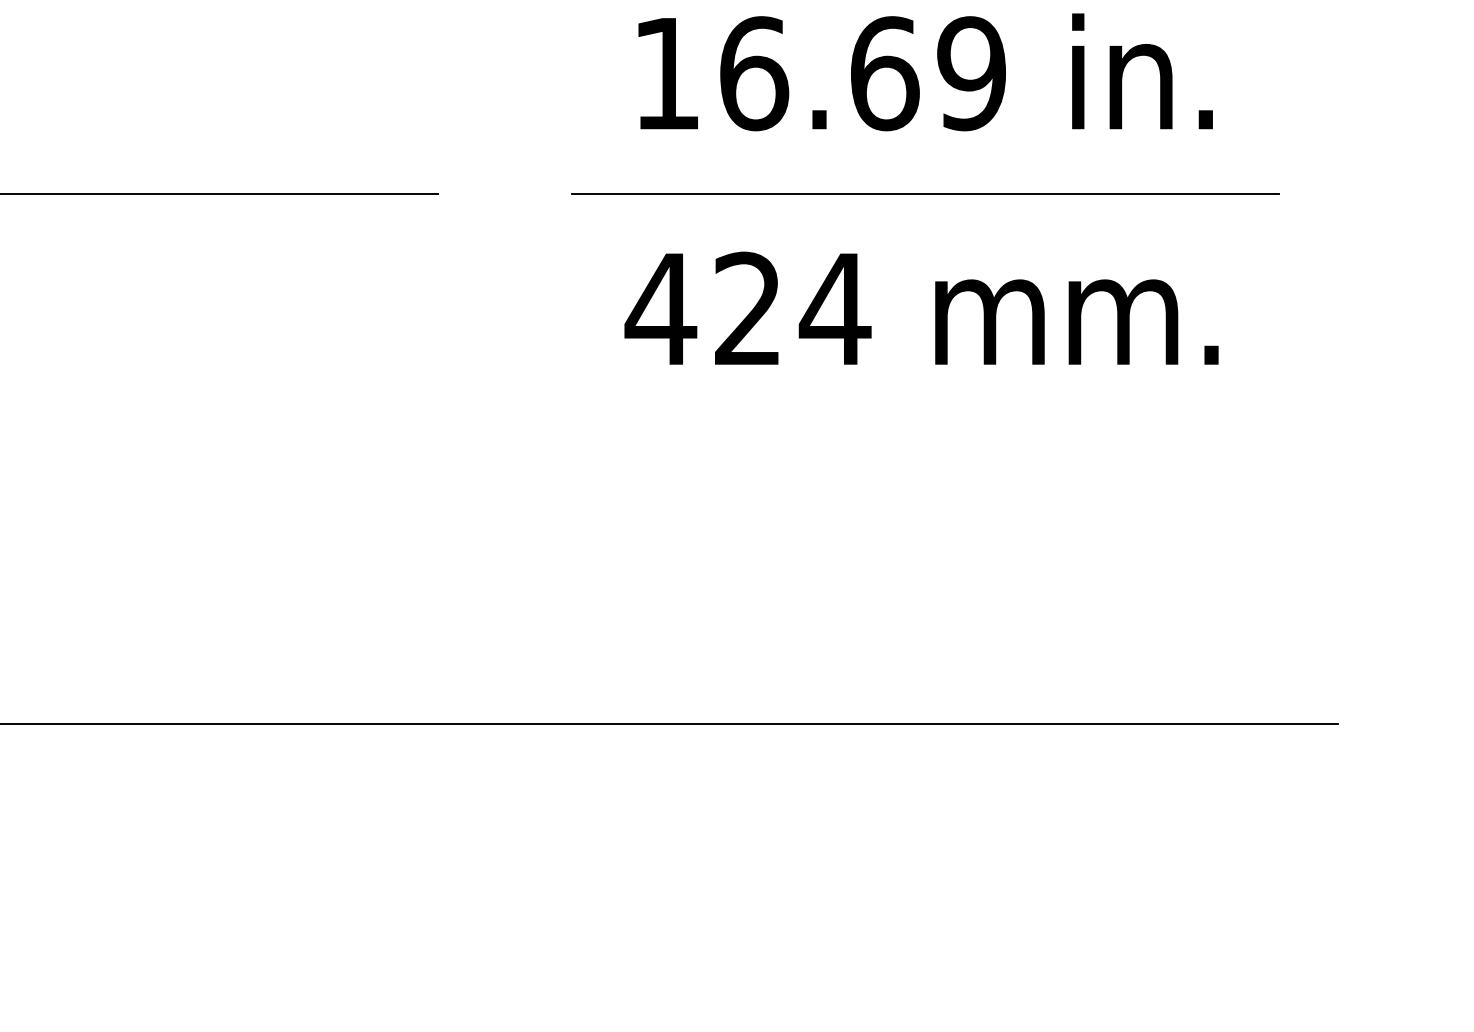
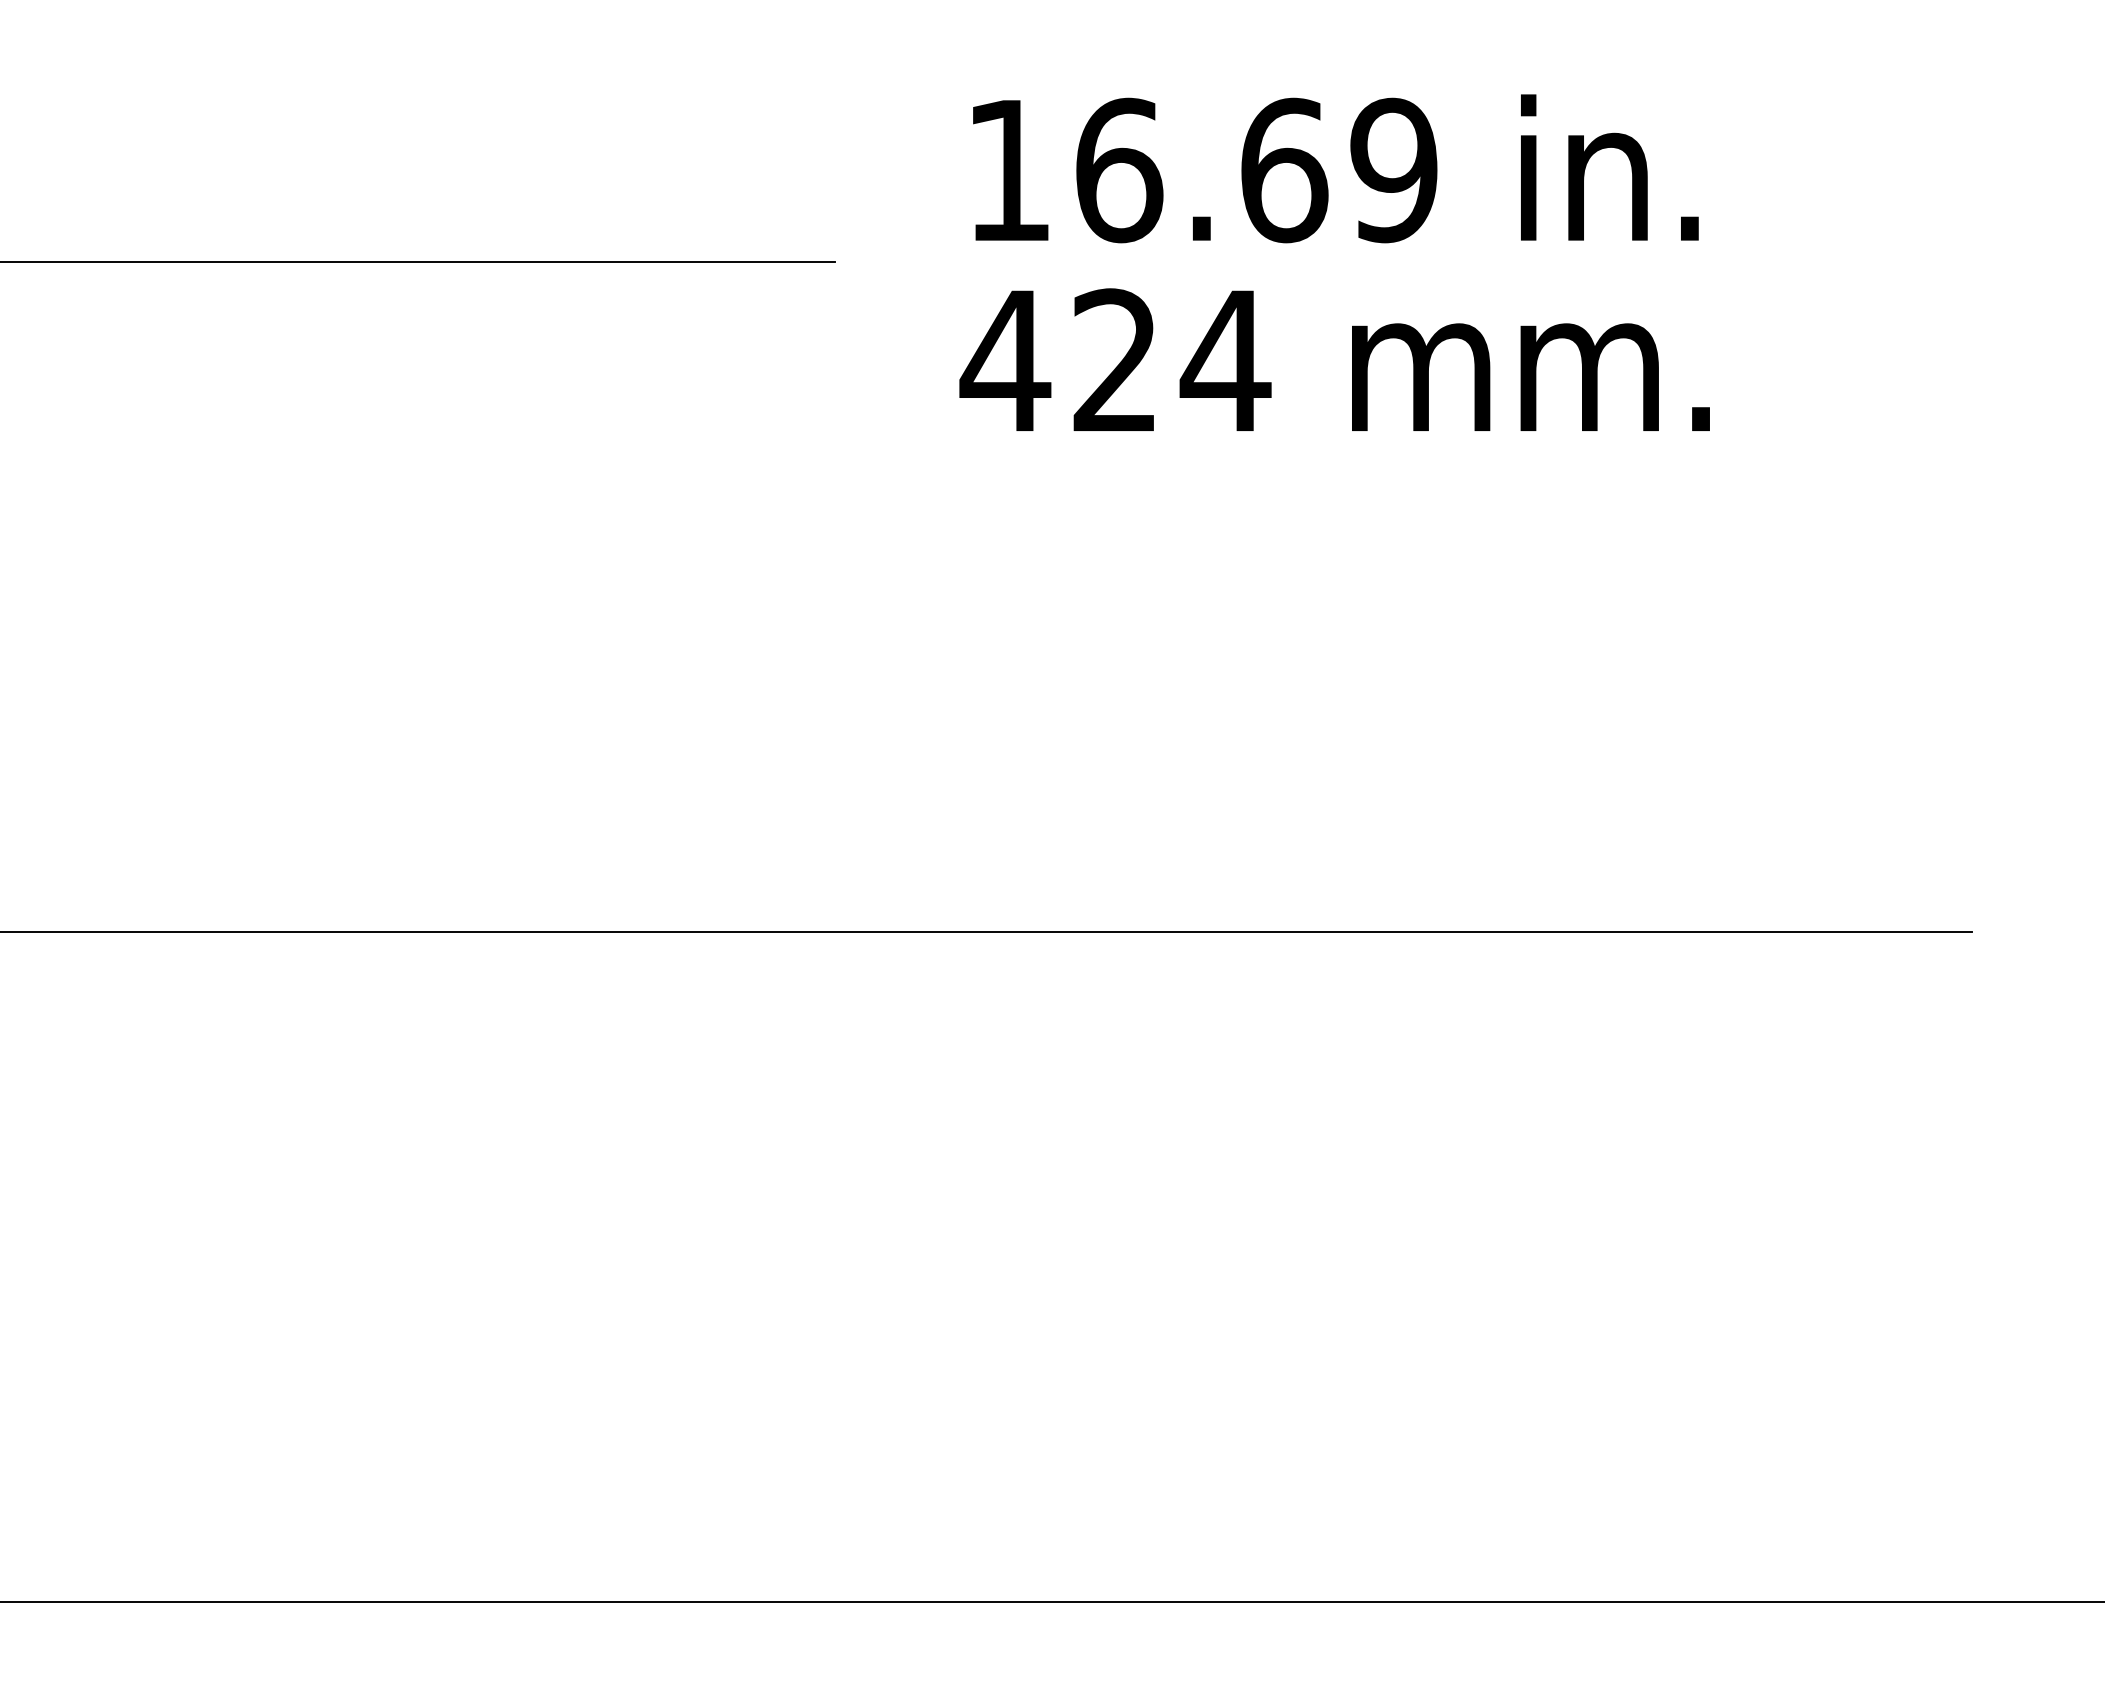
text: (925, 72) -> (1335, 168), moved
line: (925, 193) -> (1450, 261), removed
text: (921, 308) -> (1334, 359), moved

